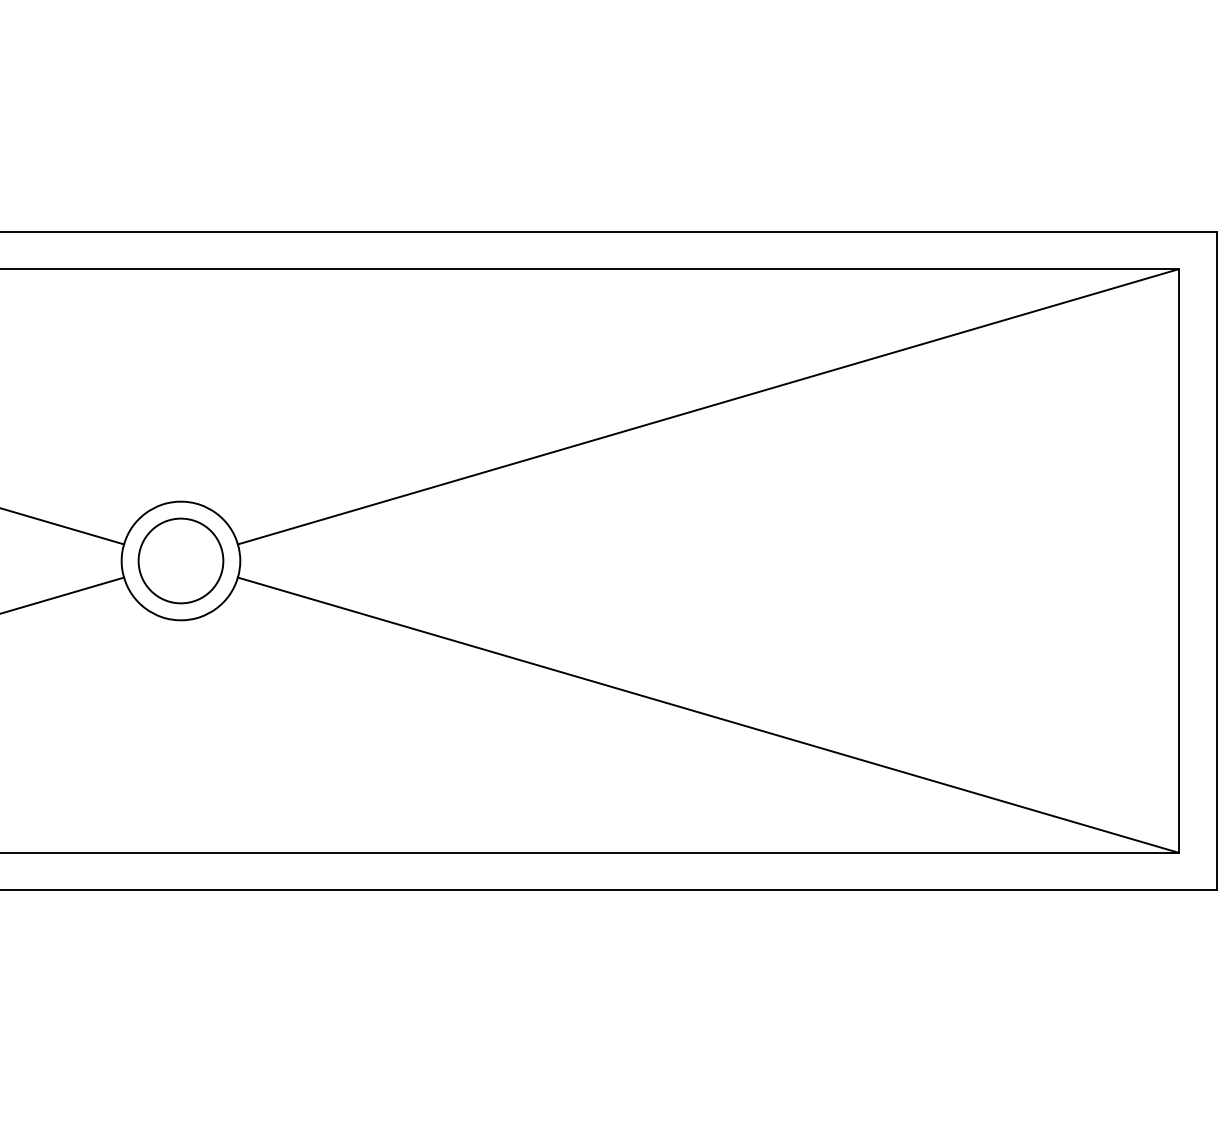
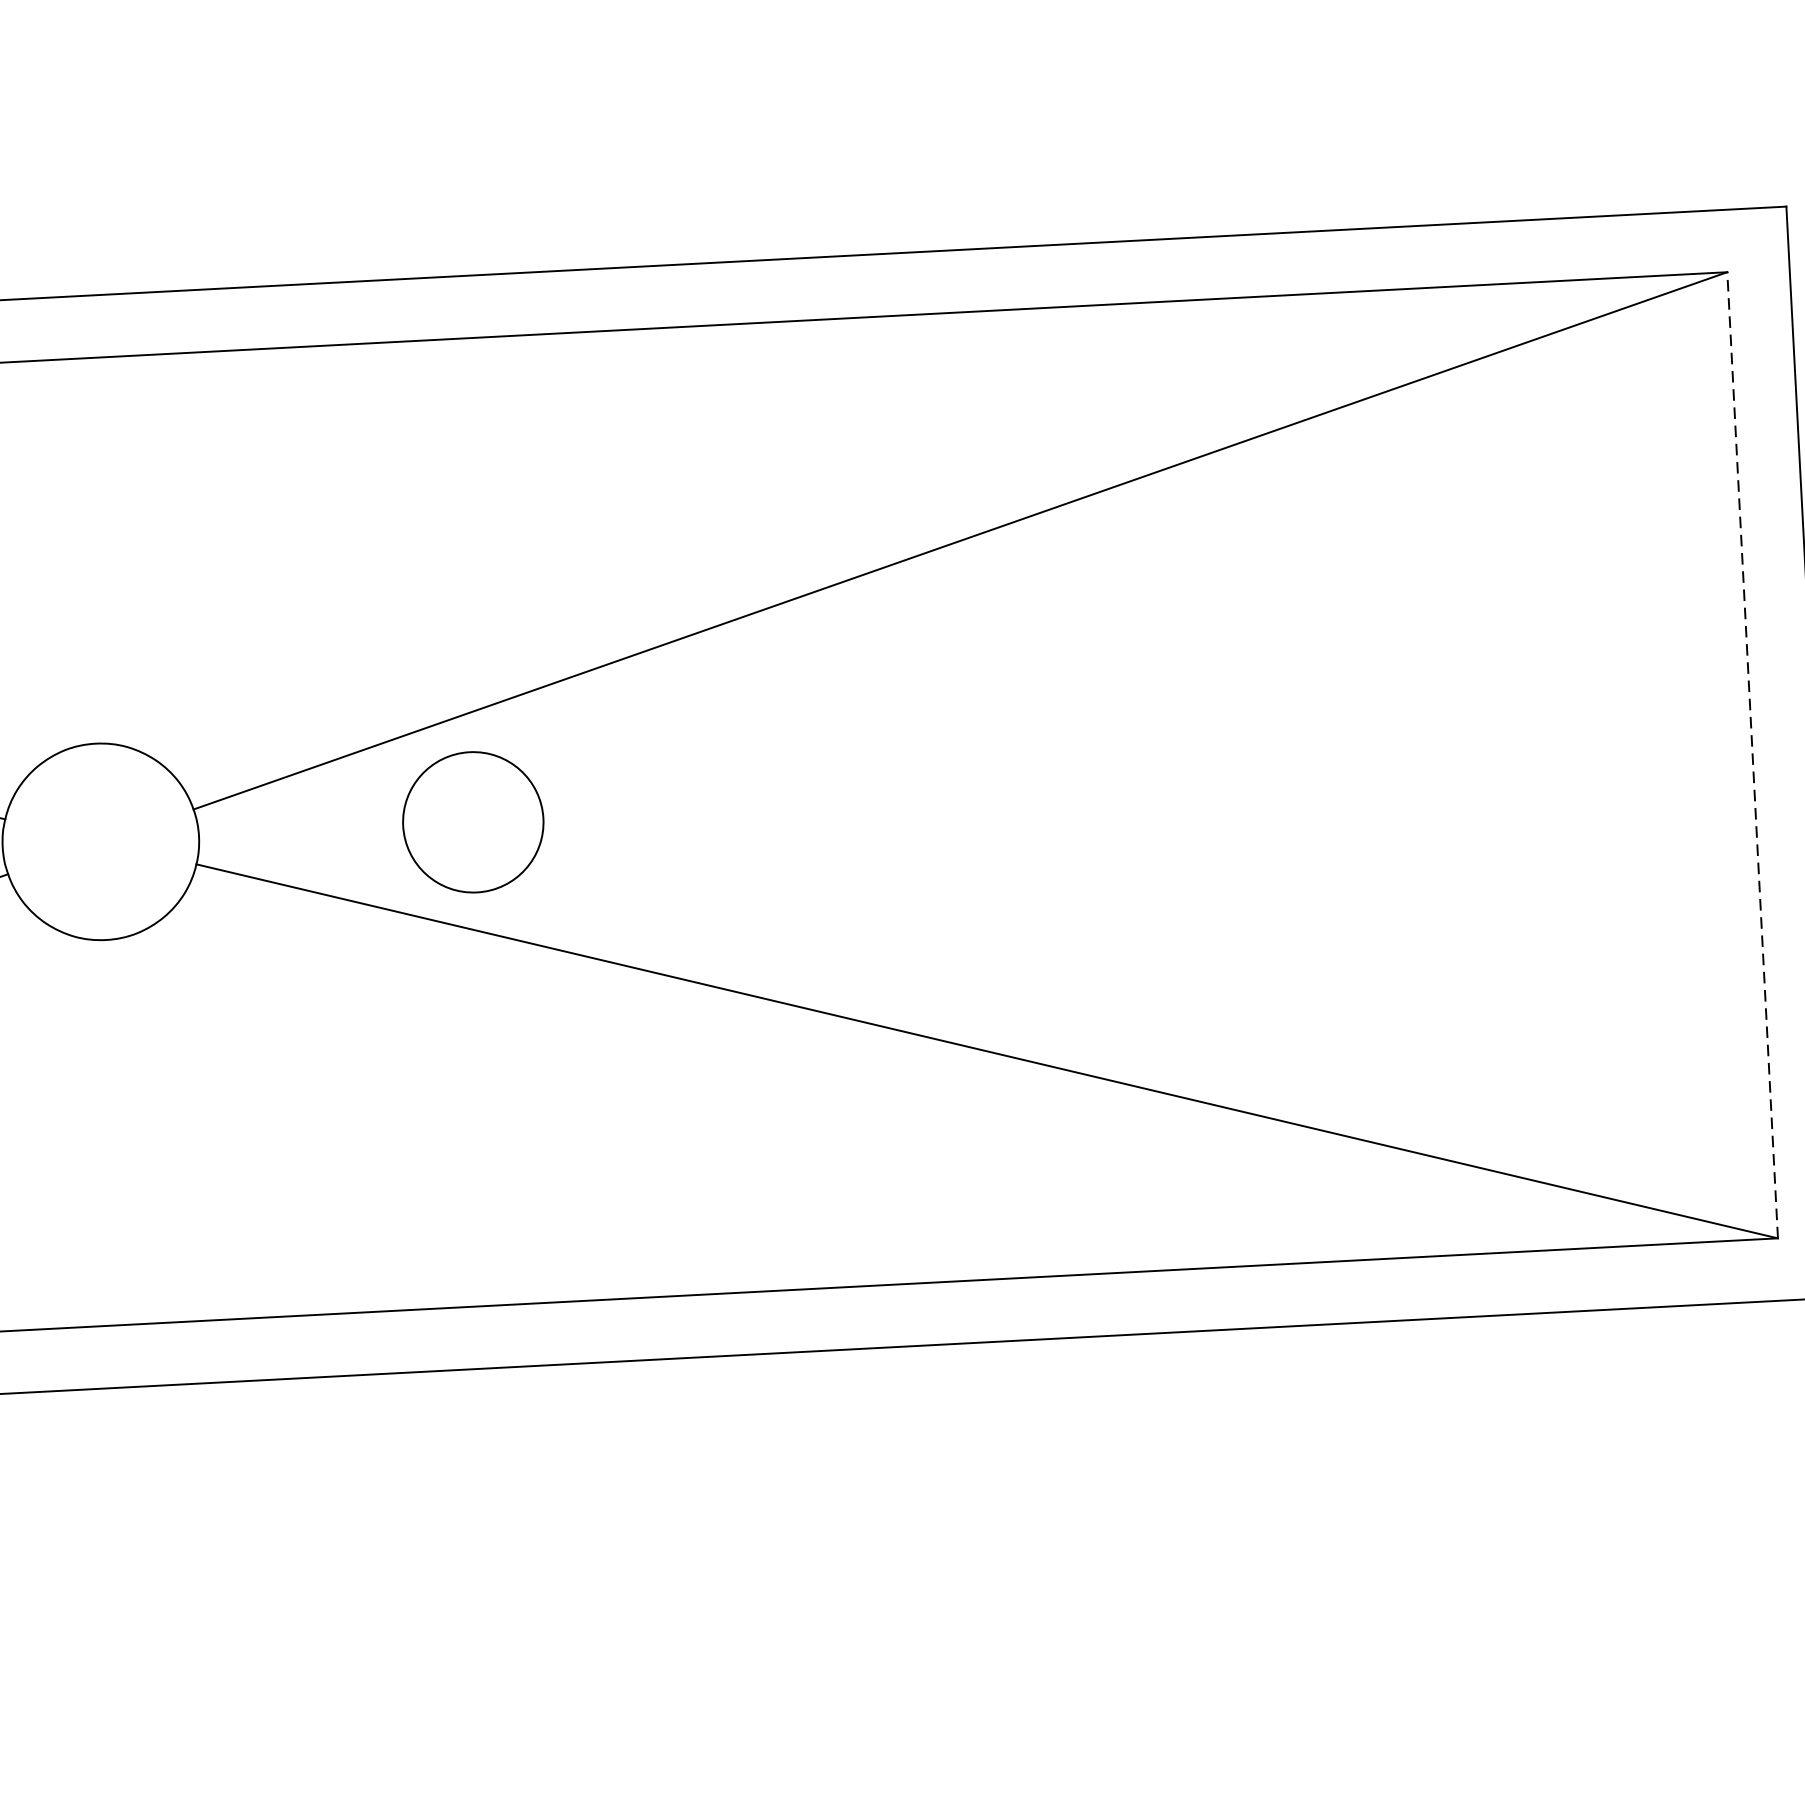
circle: (180, 560) -> (472, 821), moved
line: (1178, 561) -> (1752, 756), solid -> dashed

